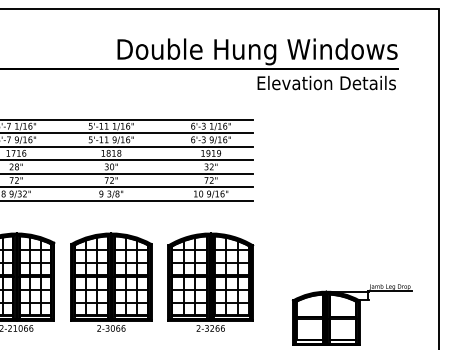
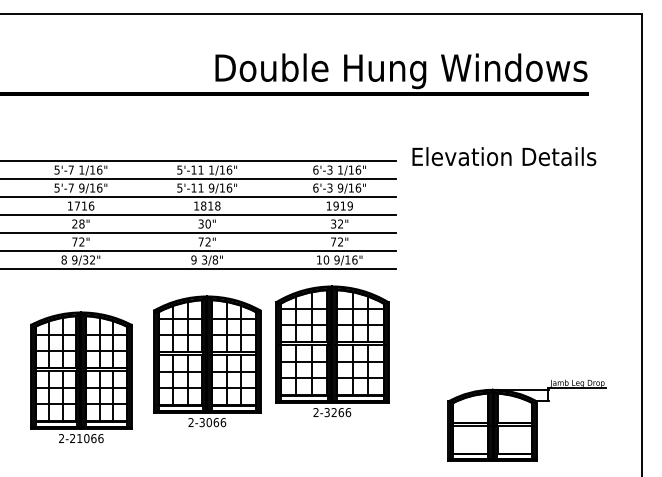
text: (326, 82) -> (504, 156), moved
part: (111, 282) -> (207, 361), moved
part: (210, 282) -> (332, 351), moved

